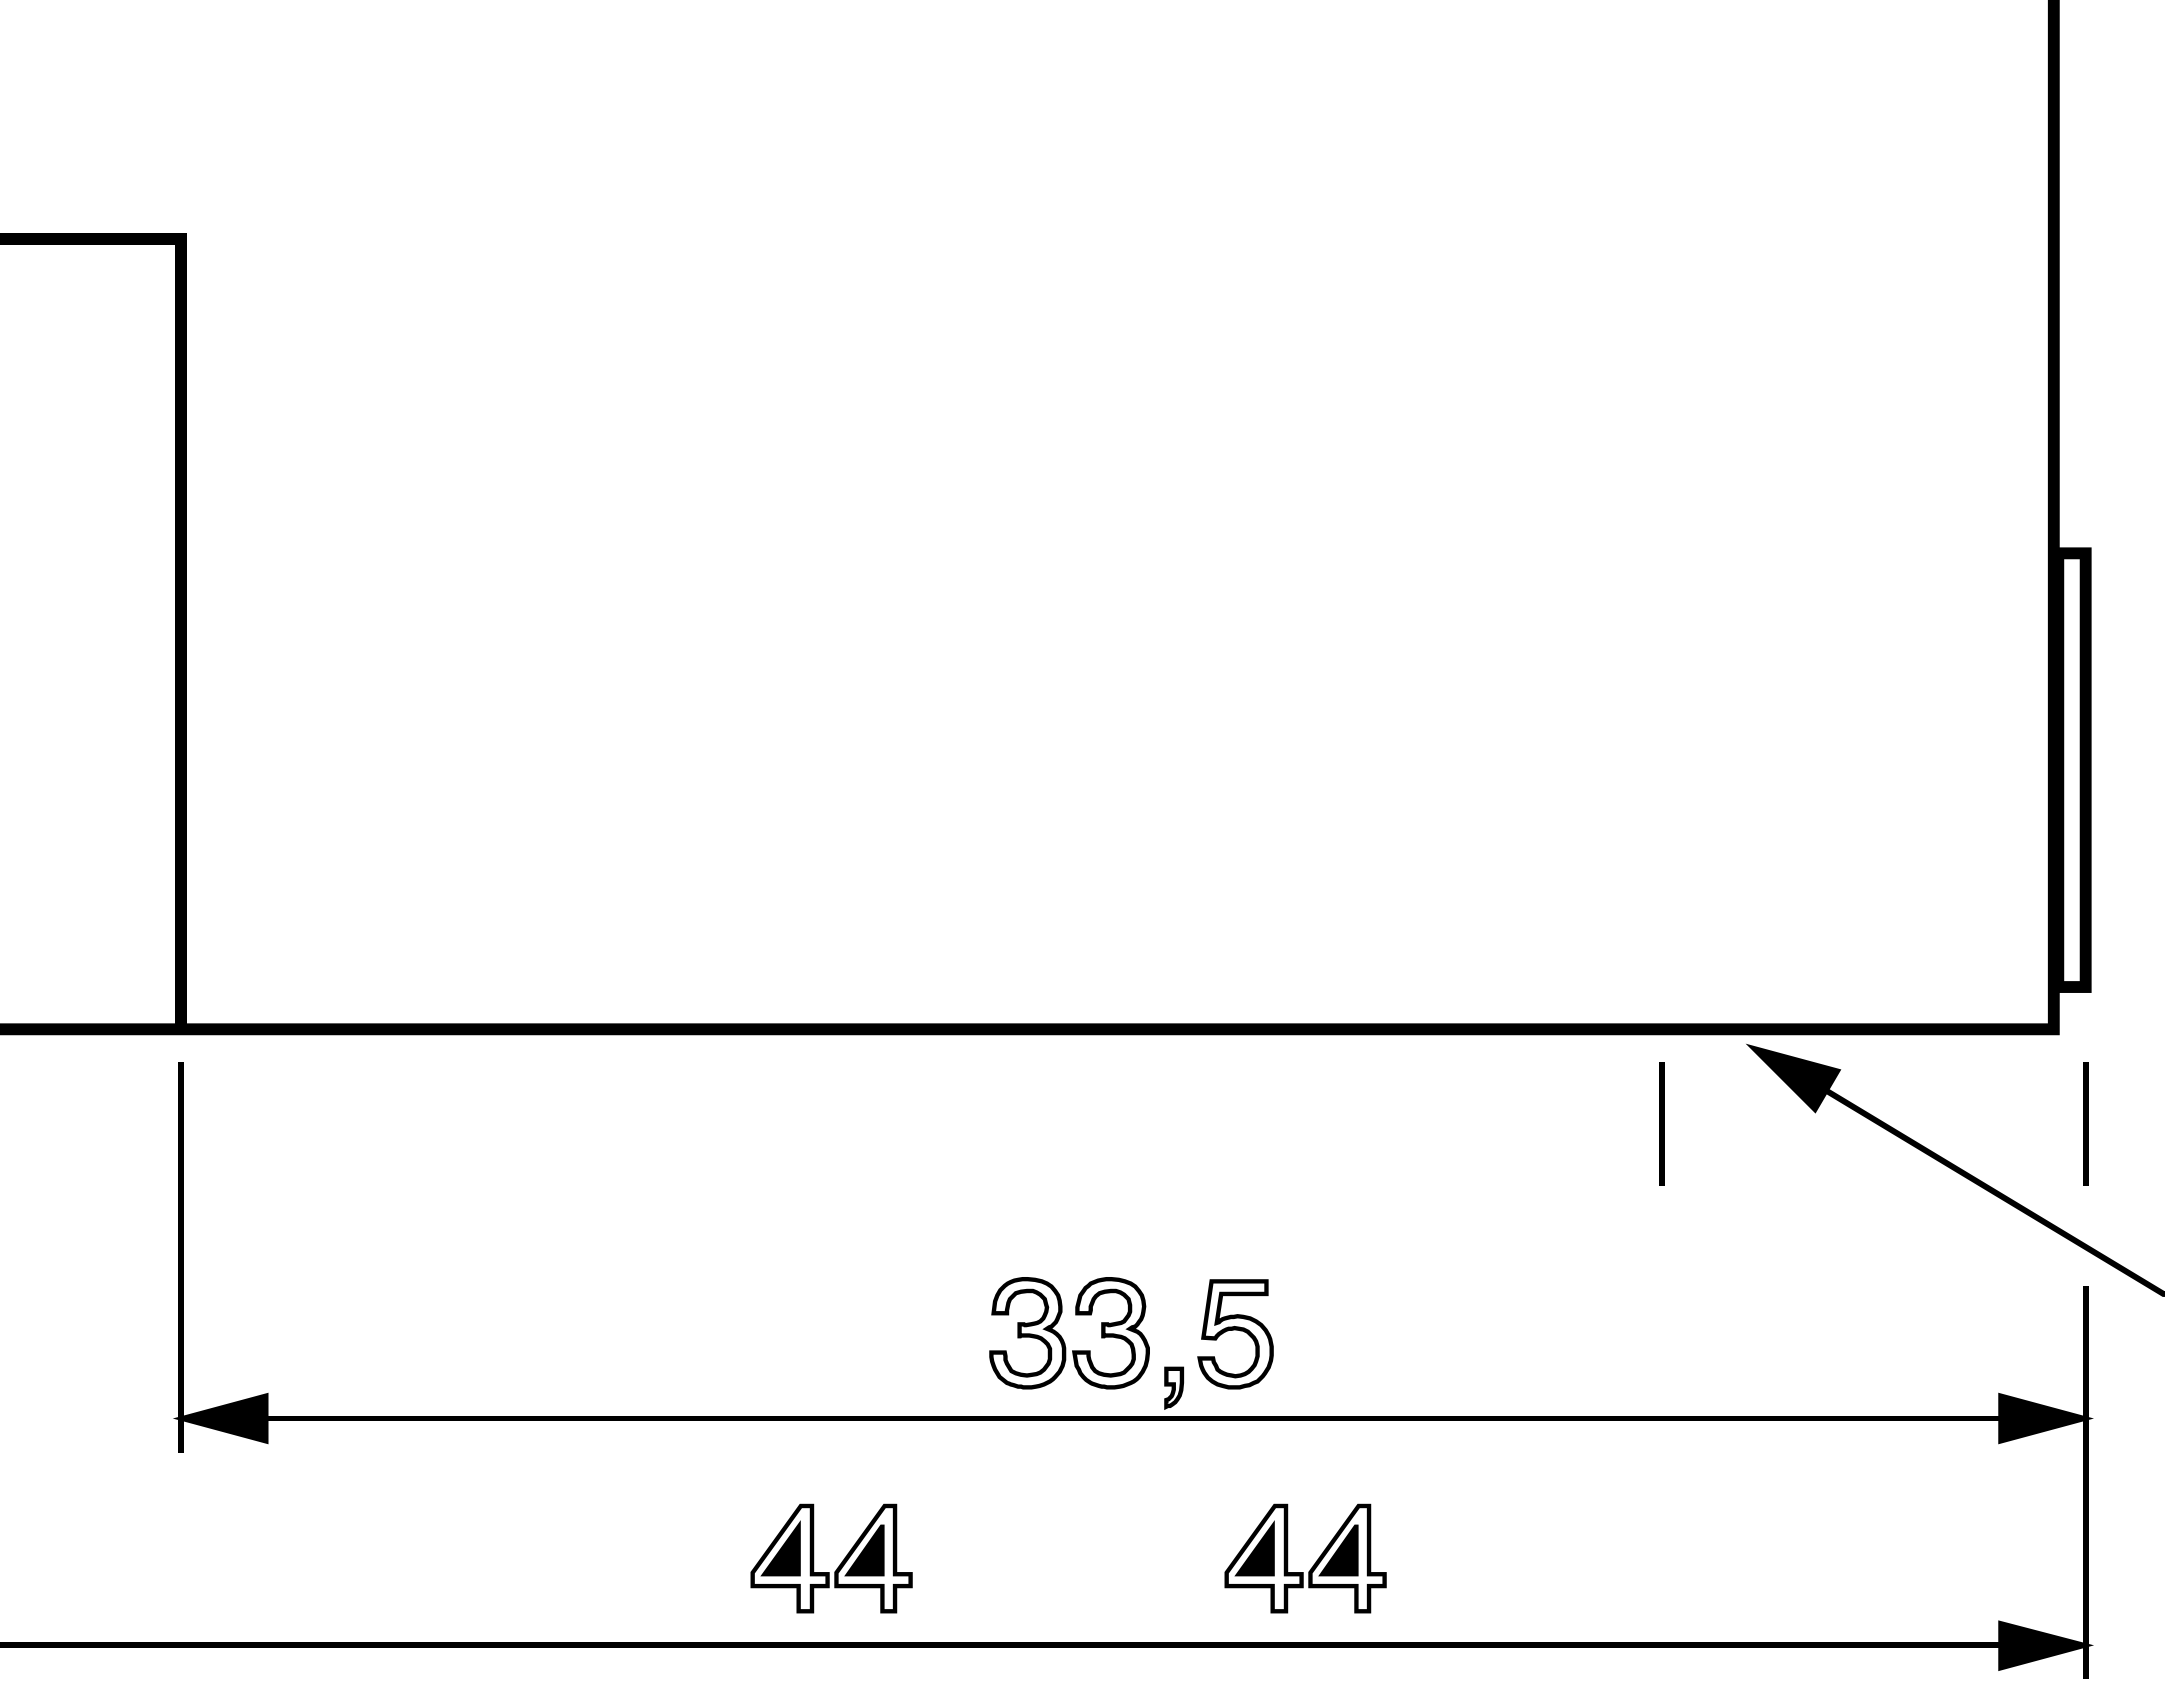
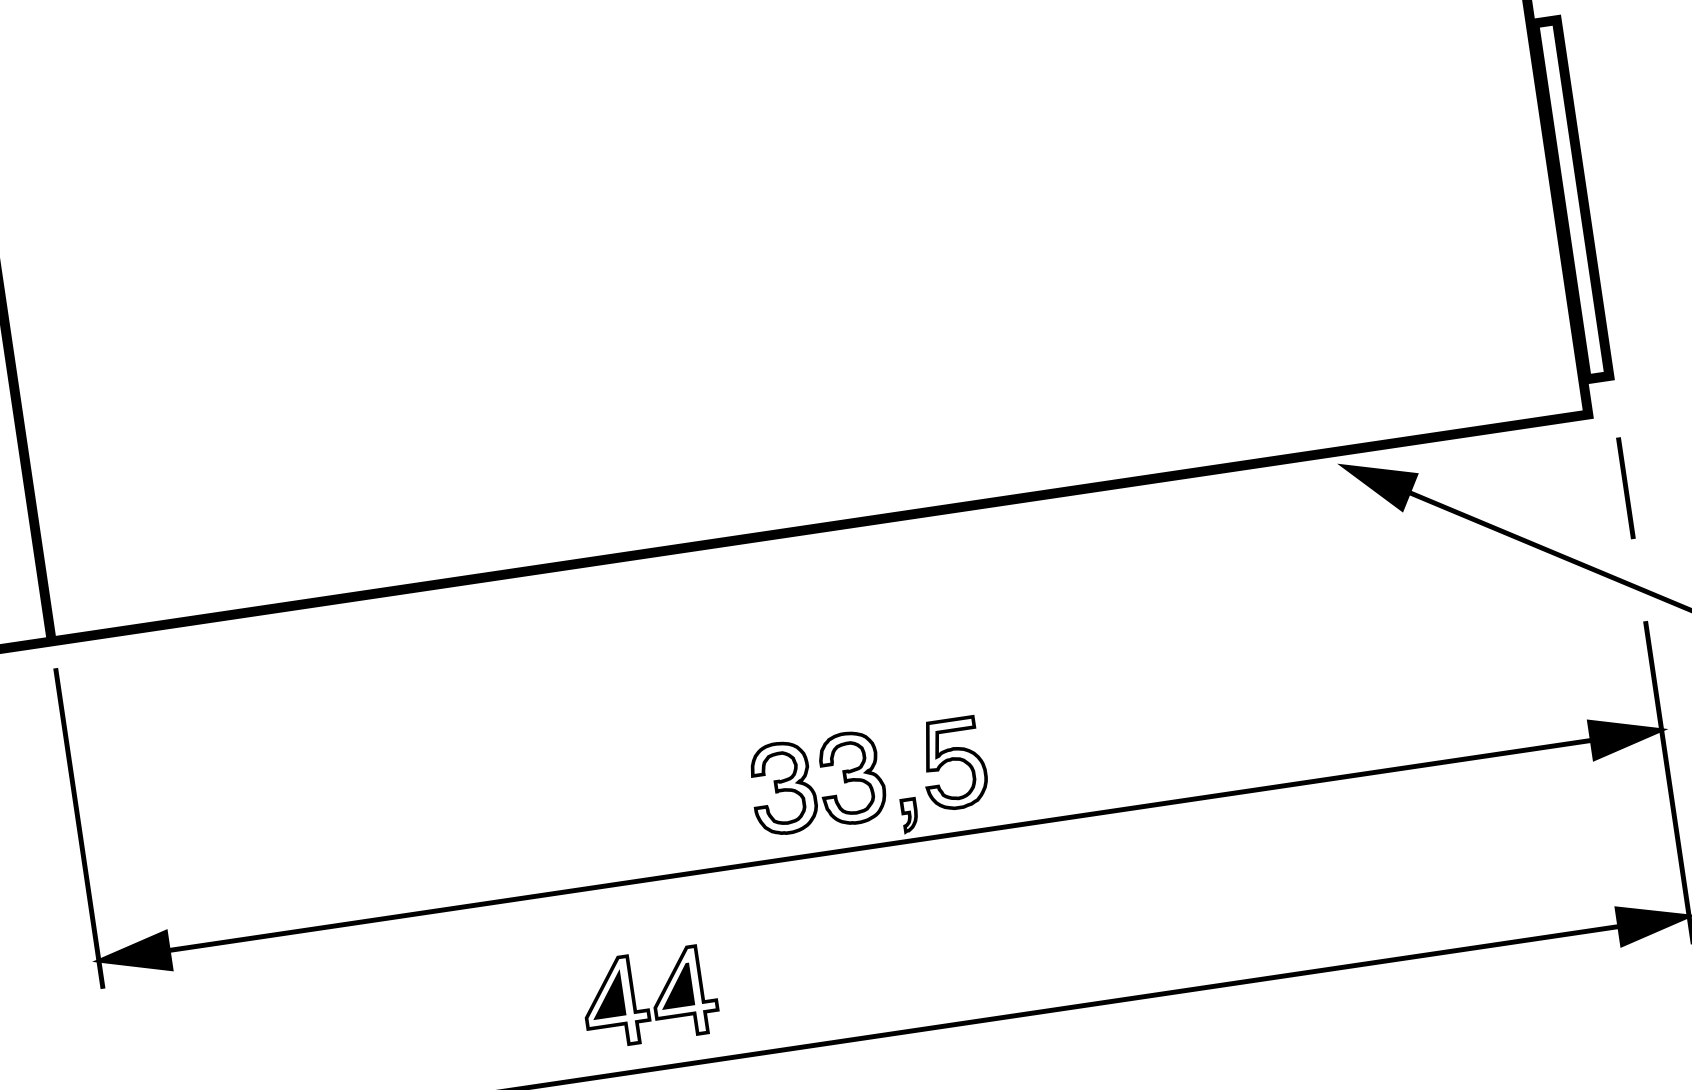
line: (1661, 1123) -> (1277, 539), removed
part: (1313, 1564) -> (1045, 943), removed

